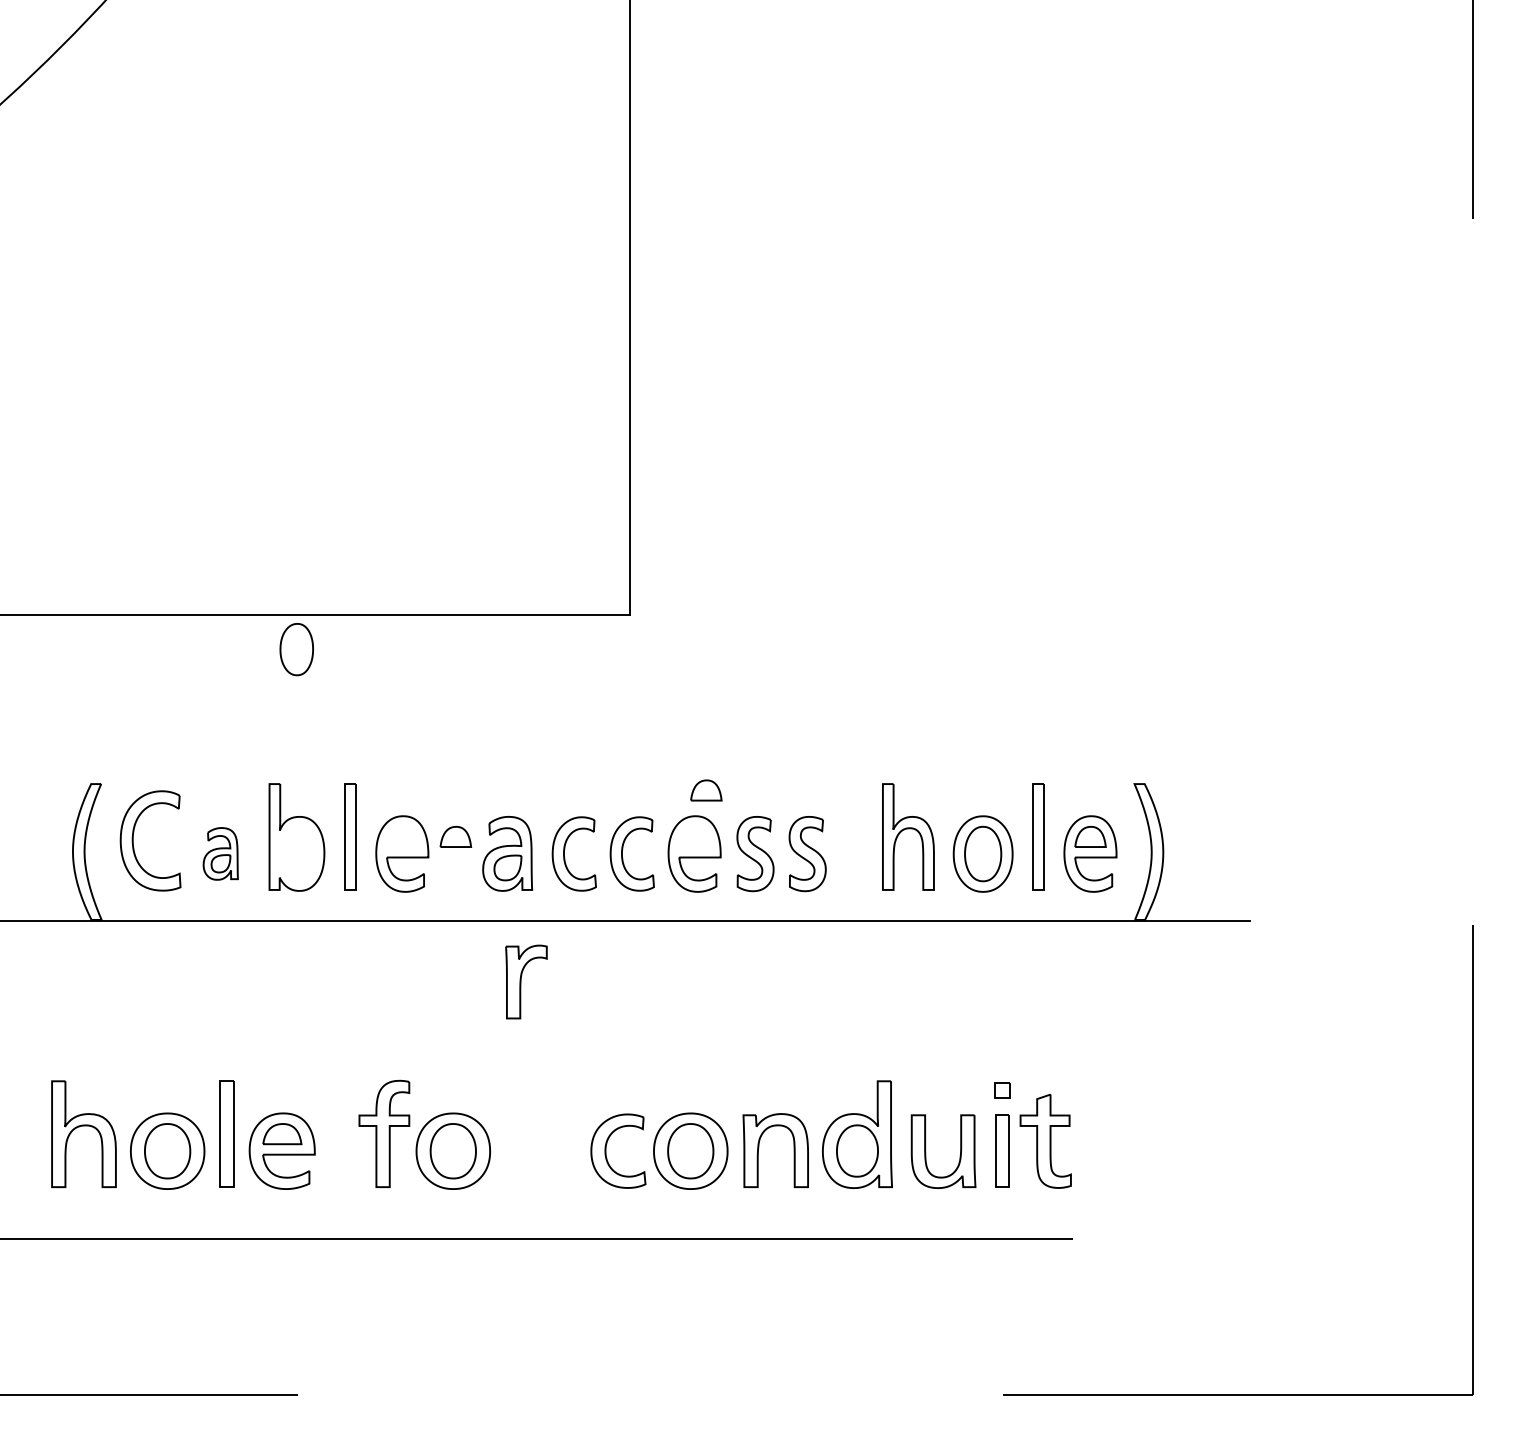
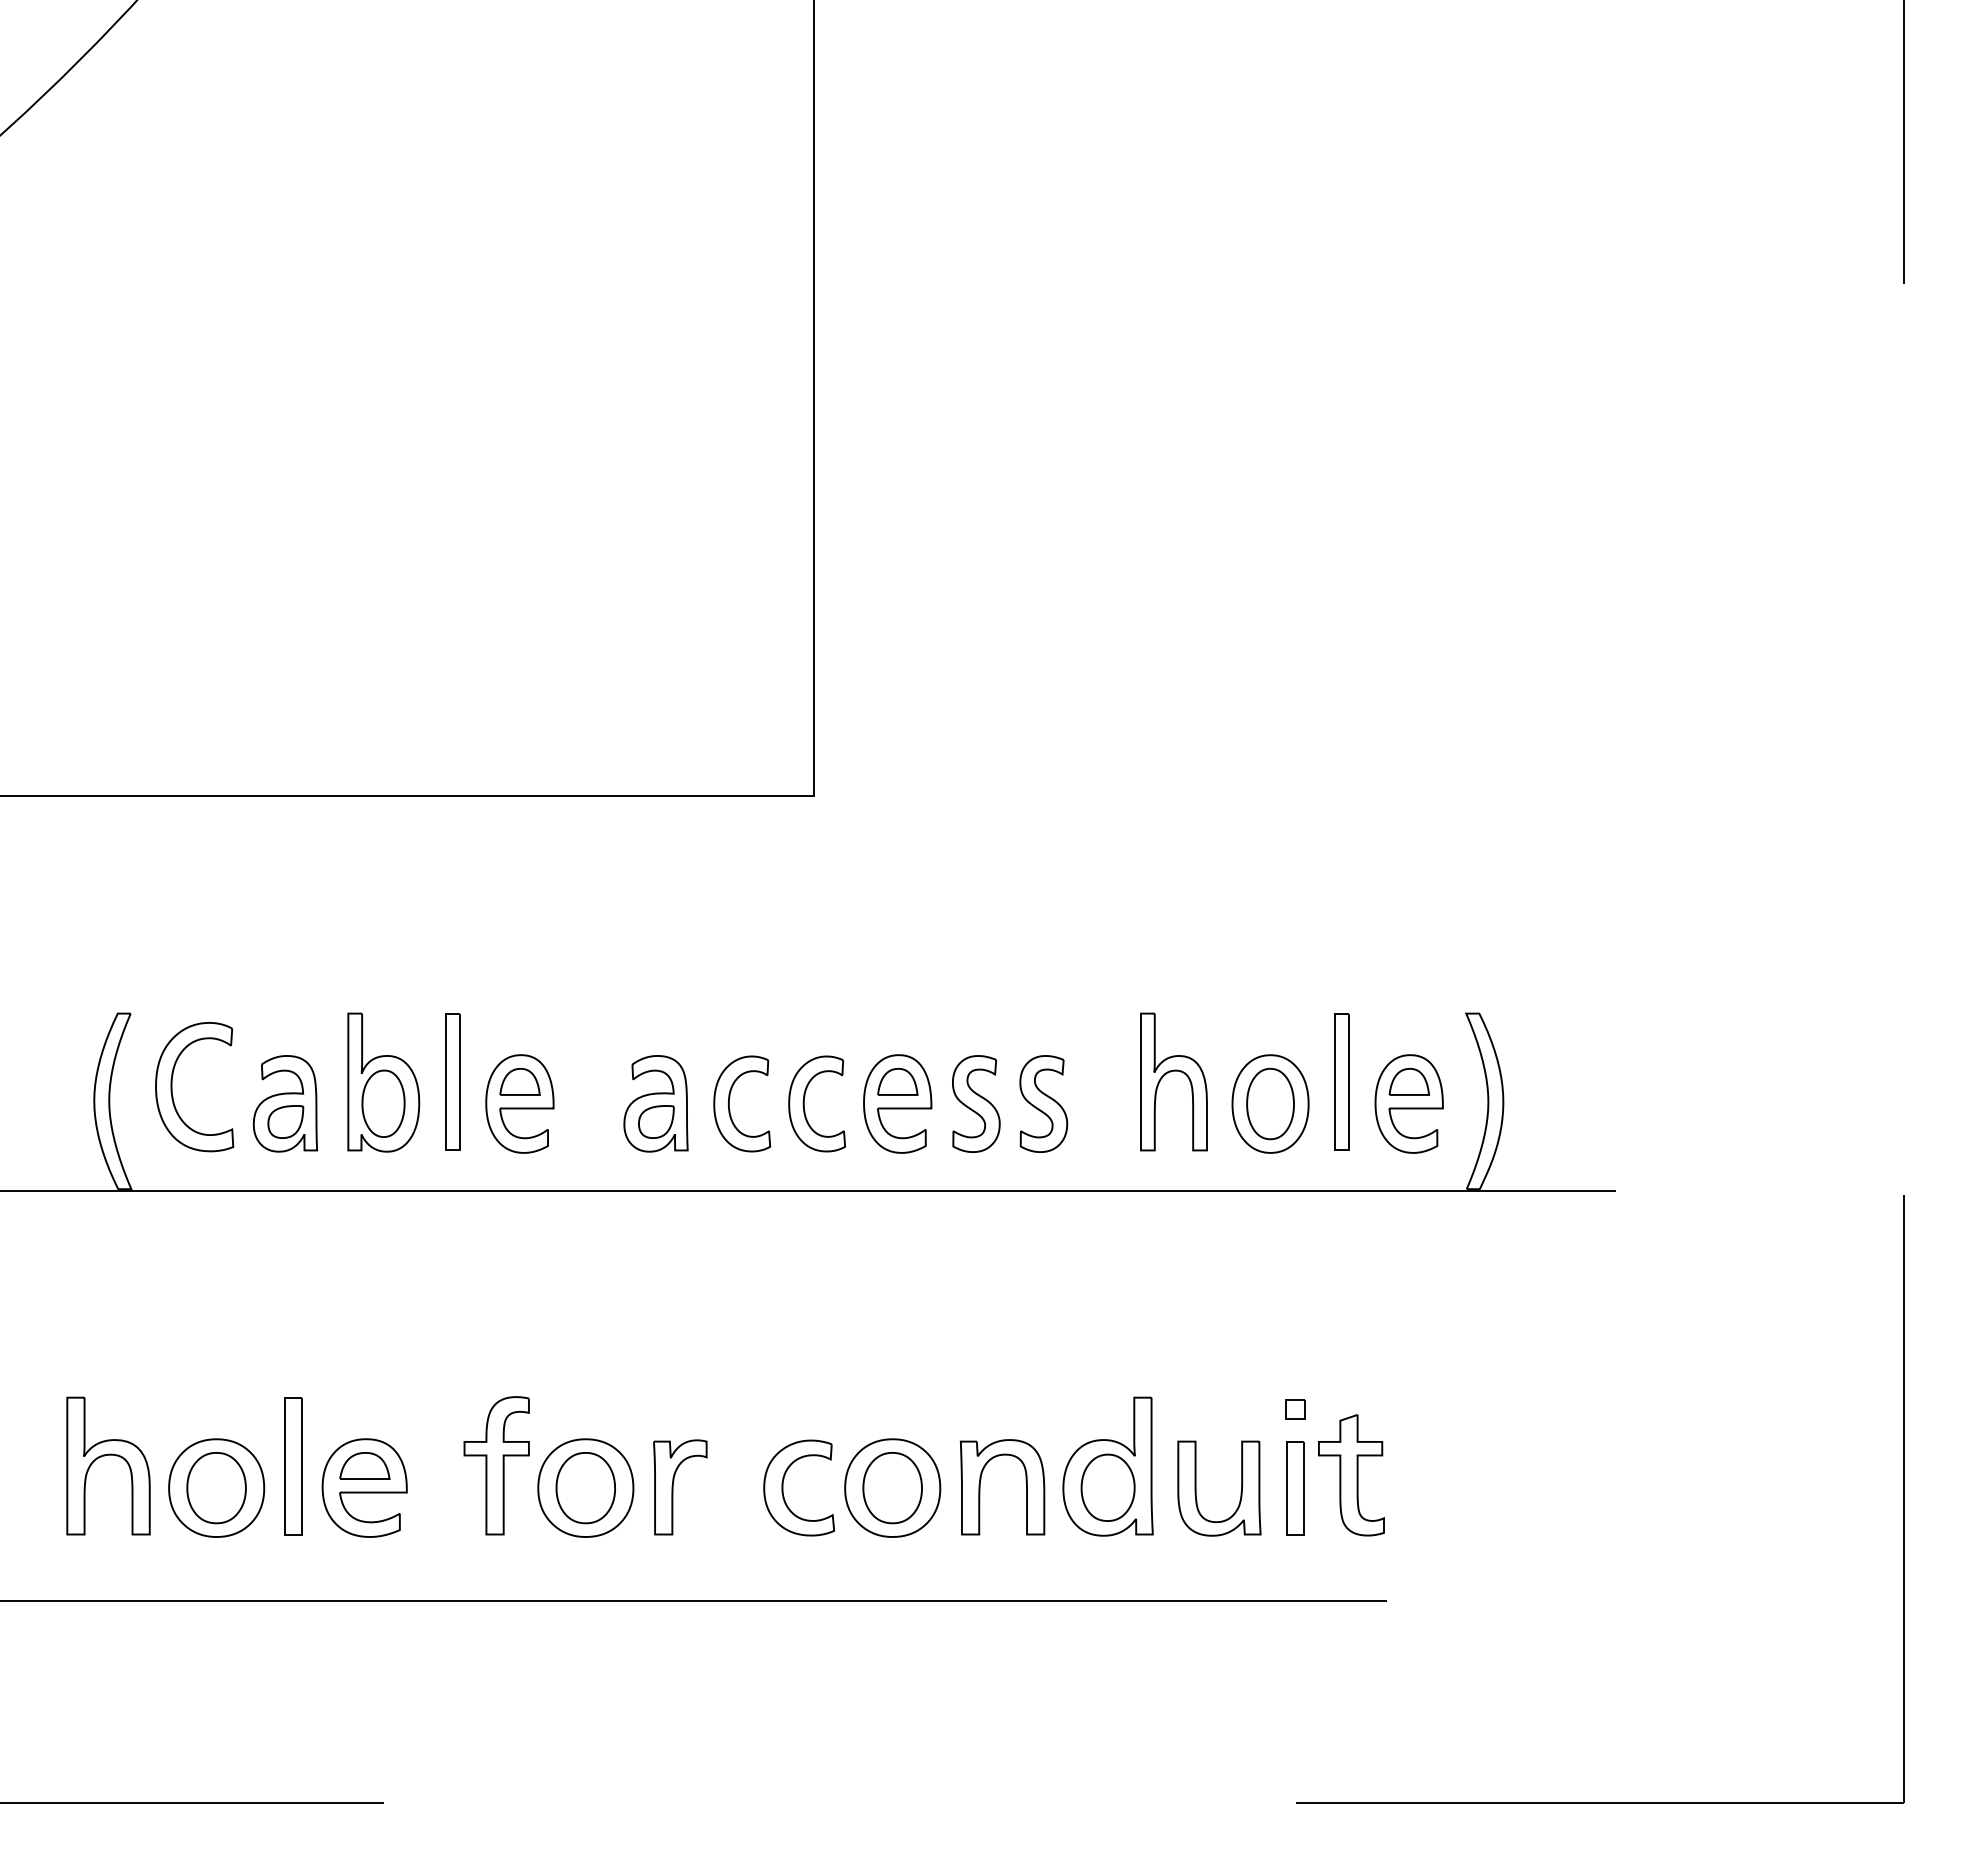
part: (296, 649) -> (383, 1103), moved
part: (706, 790) -> (897, 1081), moved
part: (455, 836) -> (519, 1081), moved
part: (220, 853) -> (284, 1103), size x1.43
part: (521, 982) -> (673, 1487), moved

